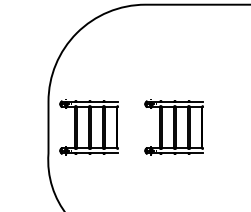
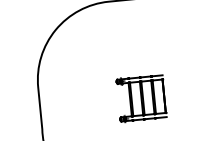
part: (88, 127) -> (72, 105), removed

